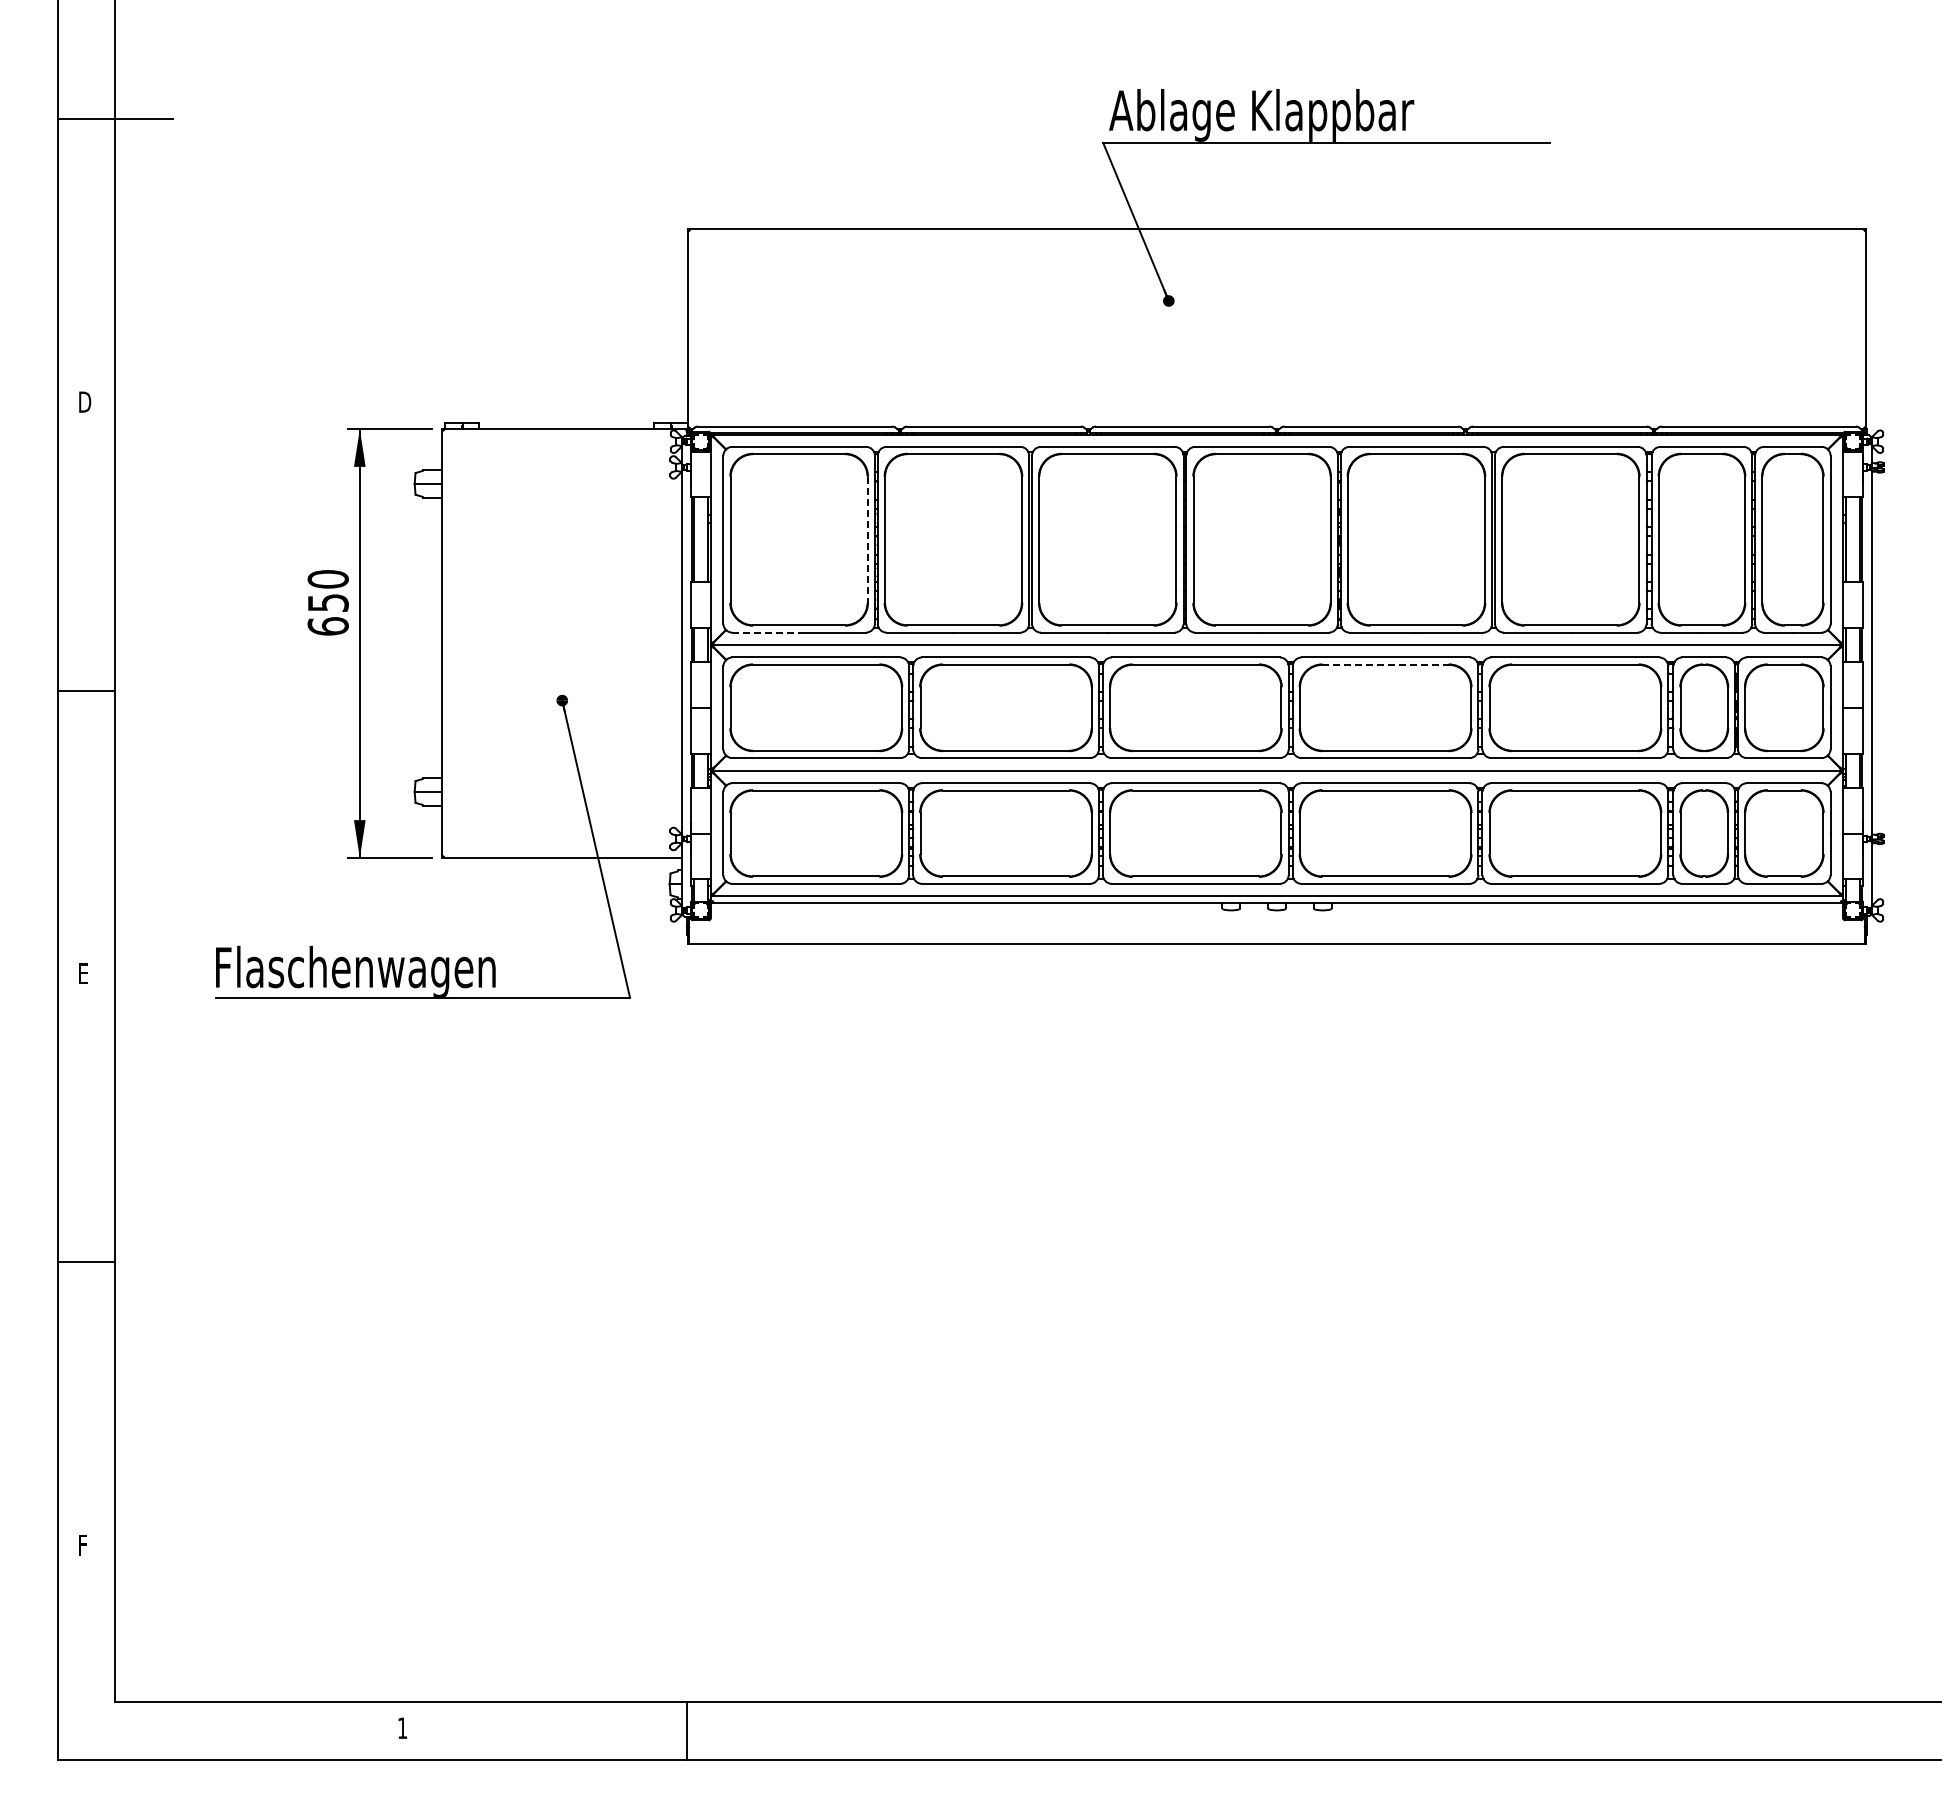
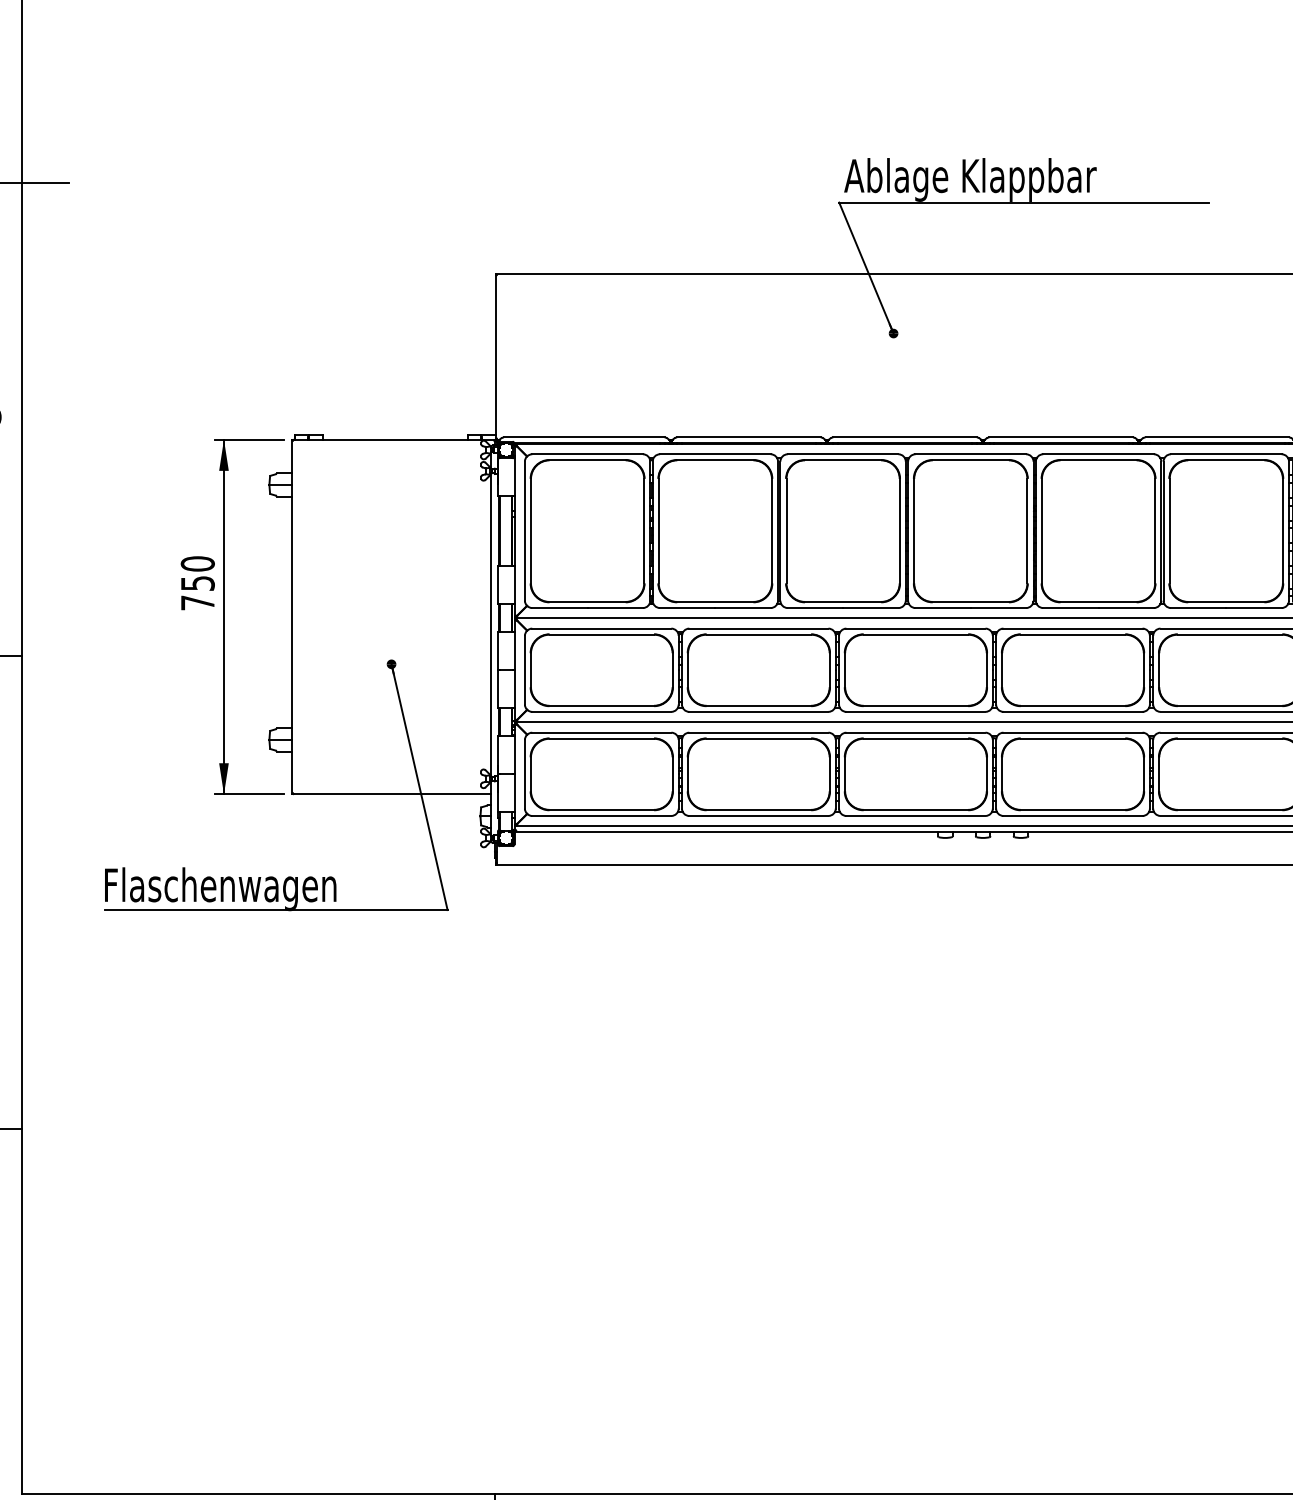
line: (867, 540) -> (644, 531), dashed -> solid
text: (327, 626) -> (197, 602), 650 -> 750
line: (766, 632) -> (560, 607), dashed -> solid
line: (1386, 664) -> (1073, 634), dashed -> solid

